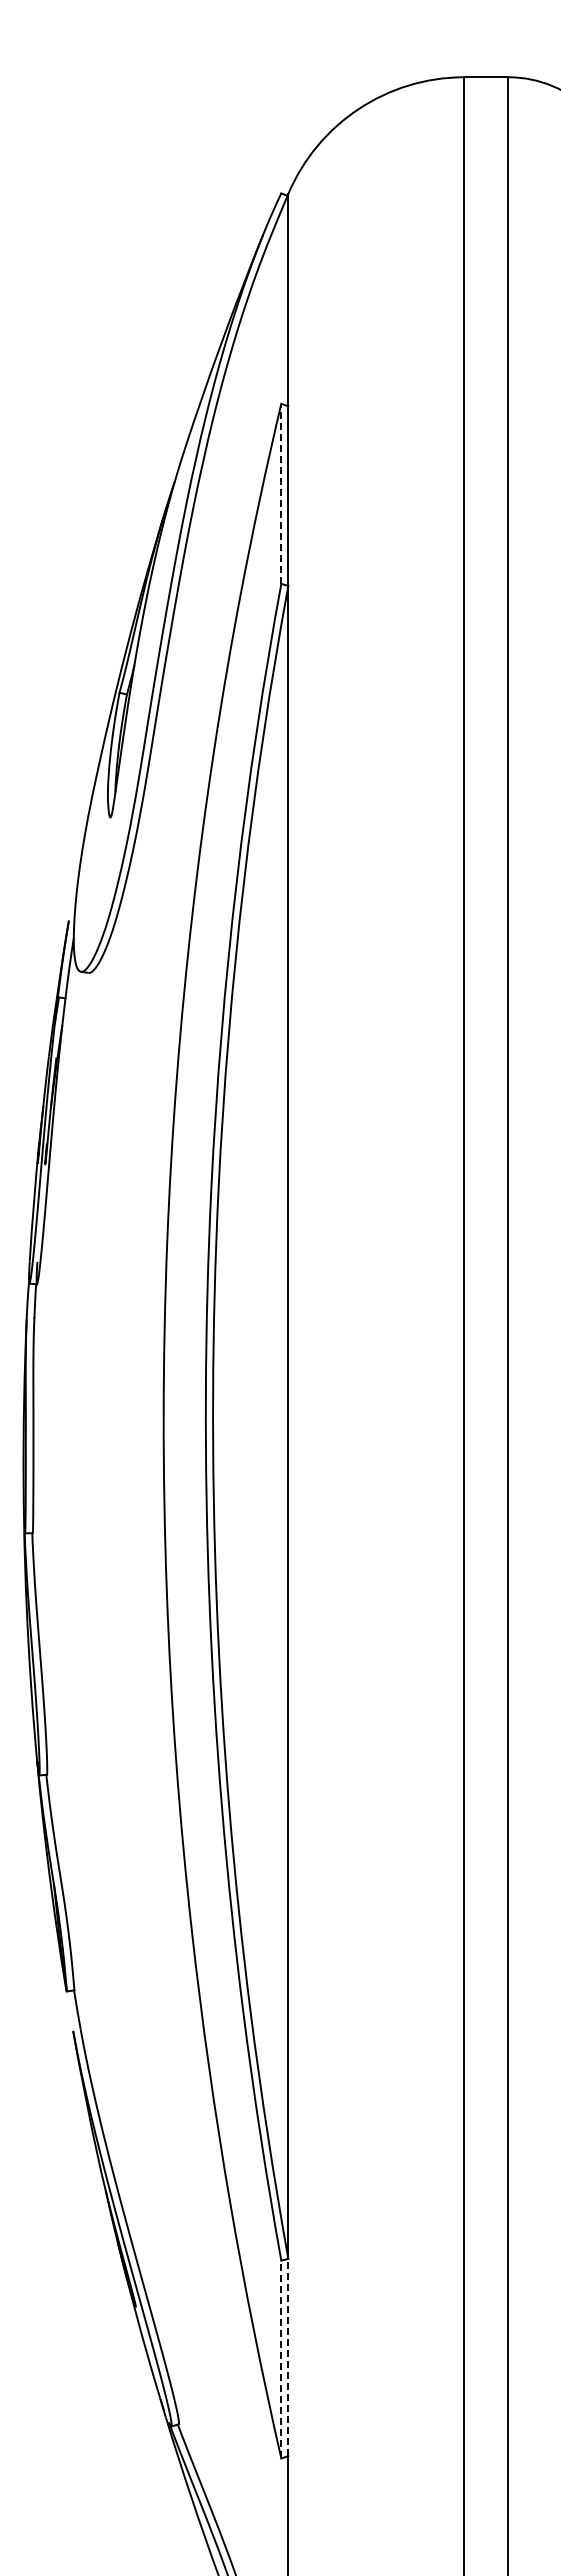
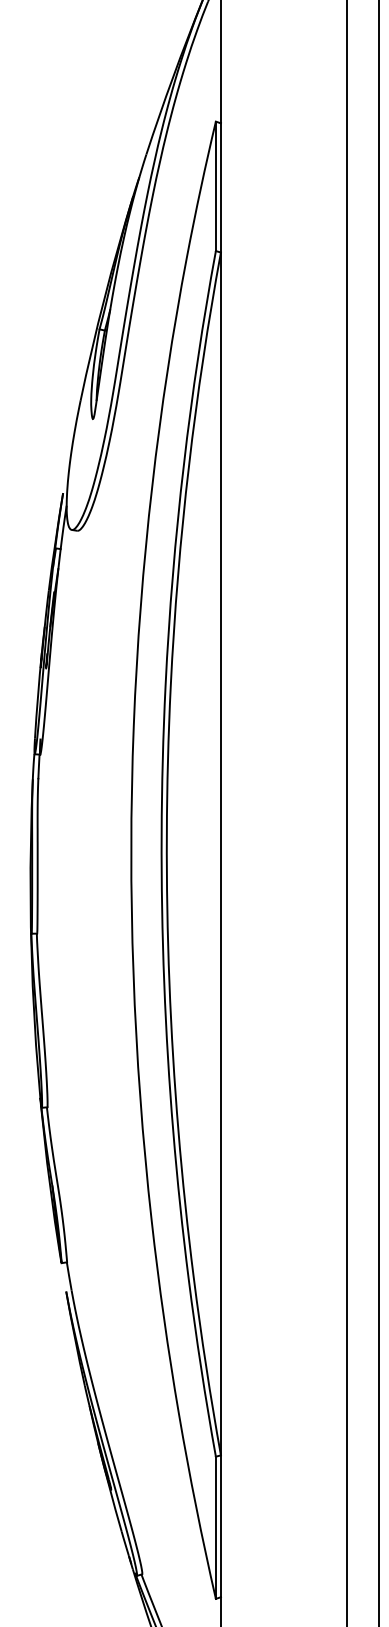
line: (281, 493) -> (216, 186), dashed -> solid
line: (288, 2357) -> (221, 1526), dashed -> solid
line: (281, 2359) -> (216, 1527), dashed -> solid

